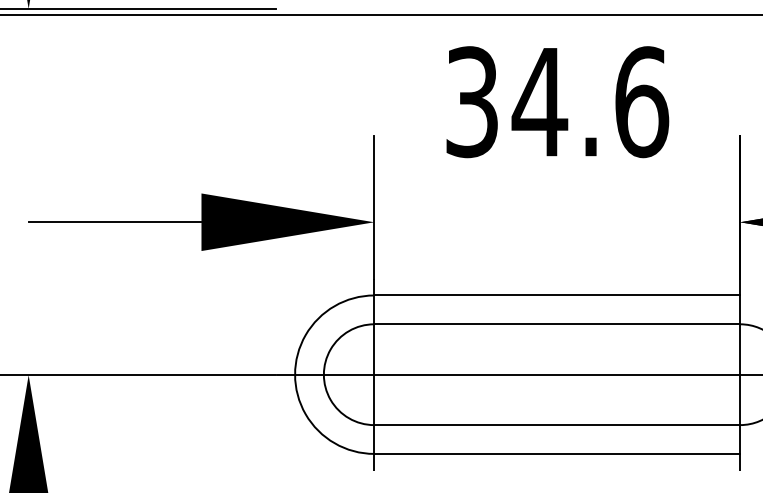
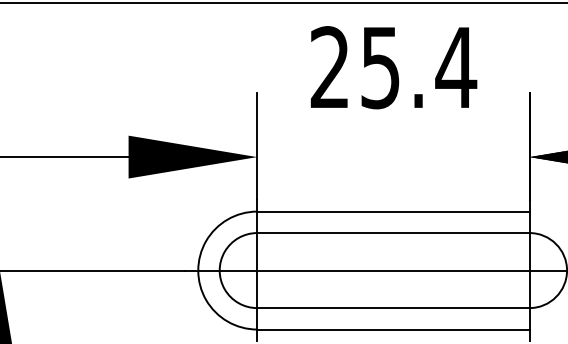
text: (557, 102) -> (393, 67), 34.6 -> 25.4

